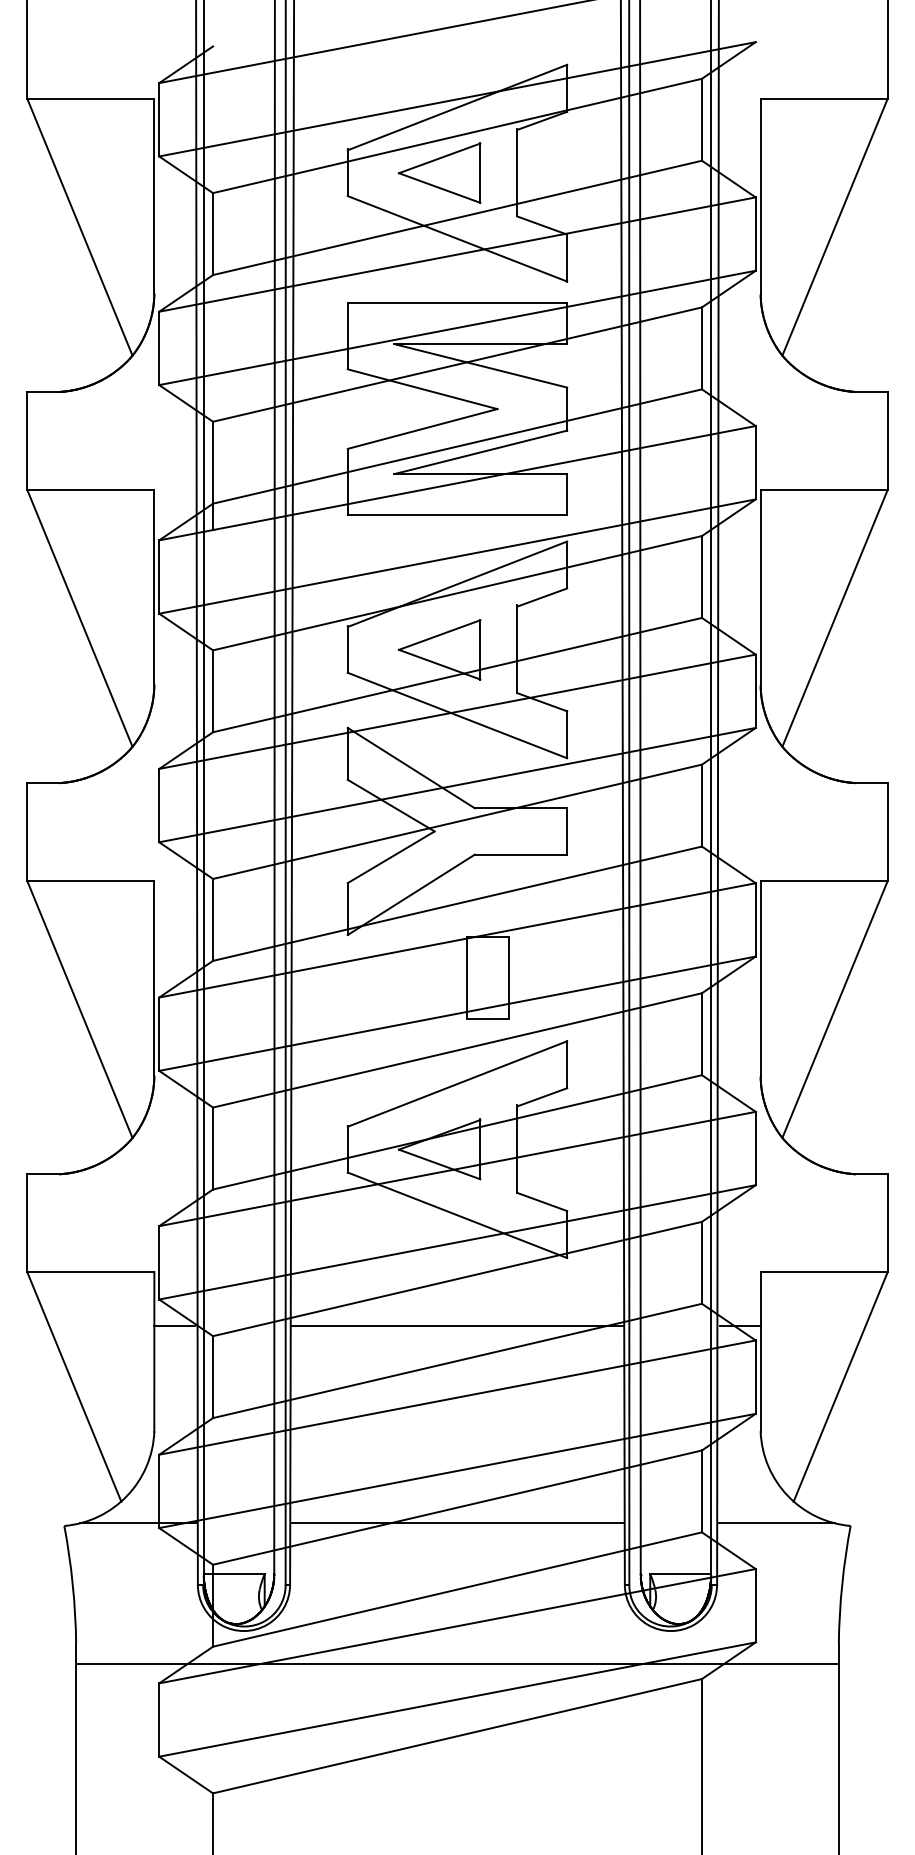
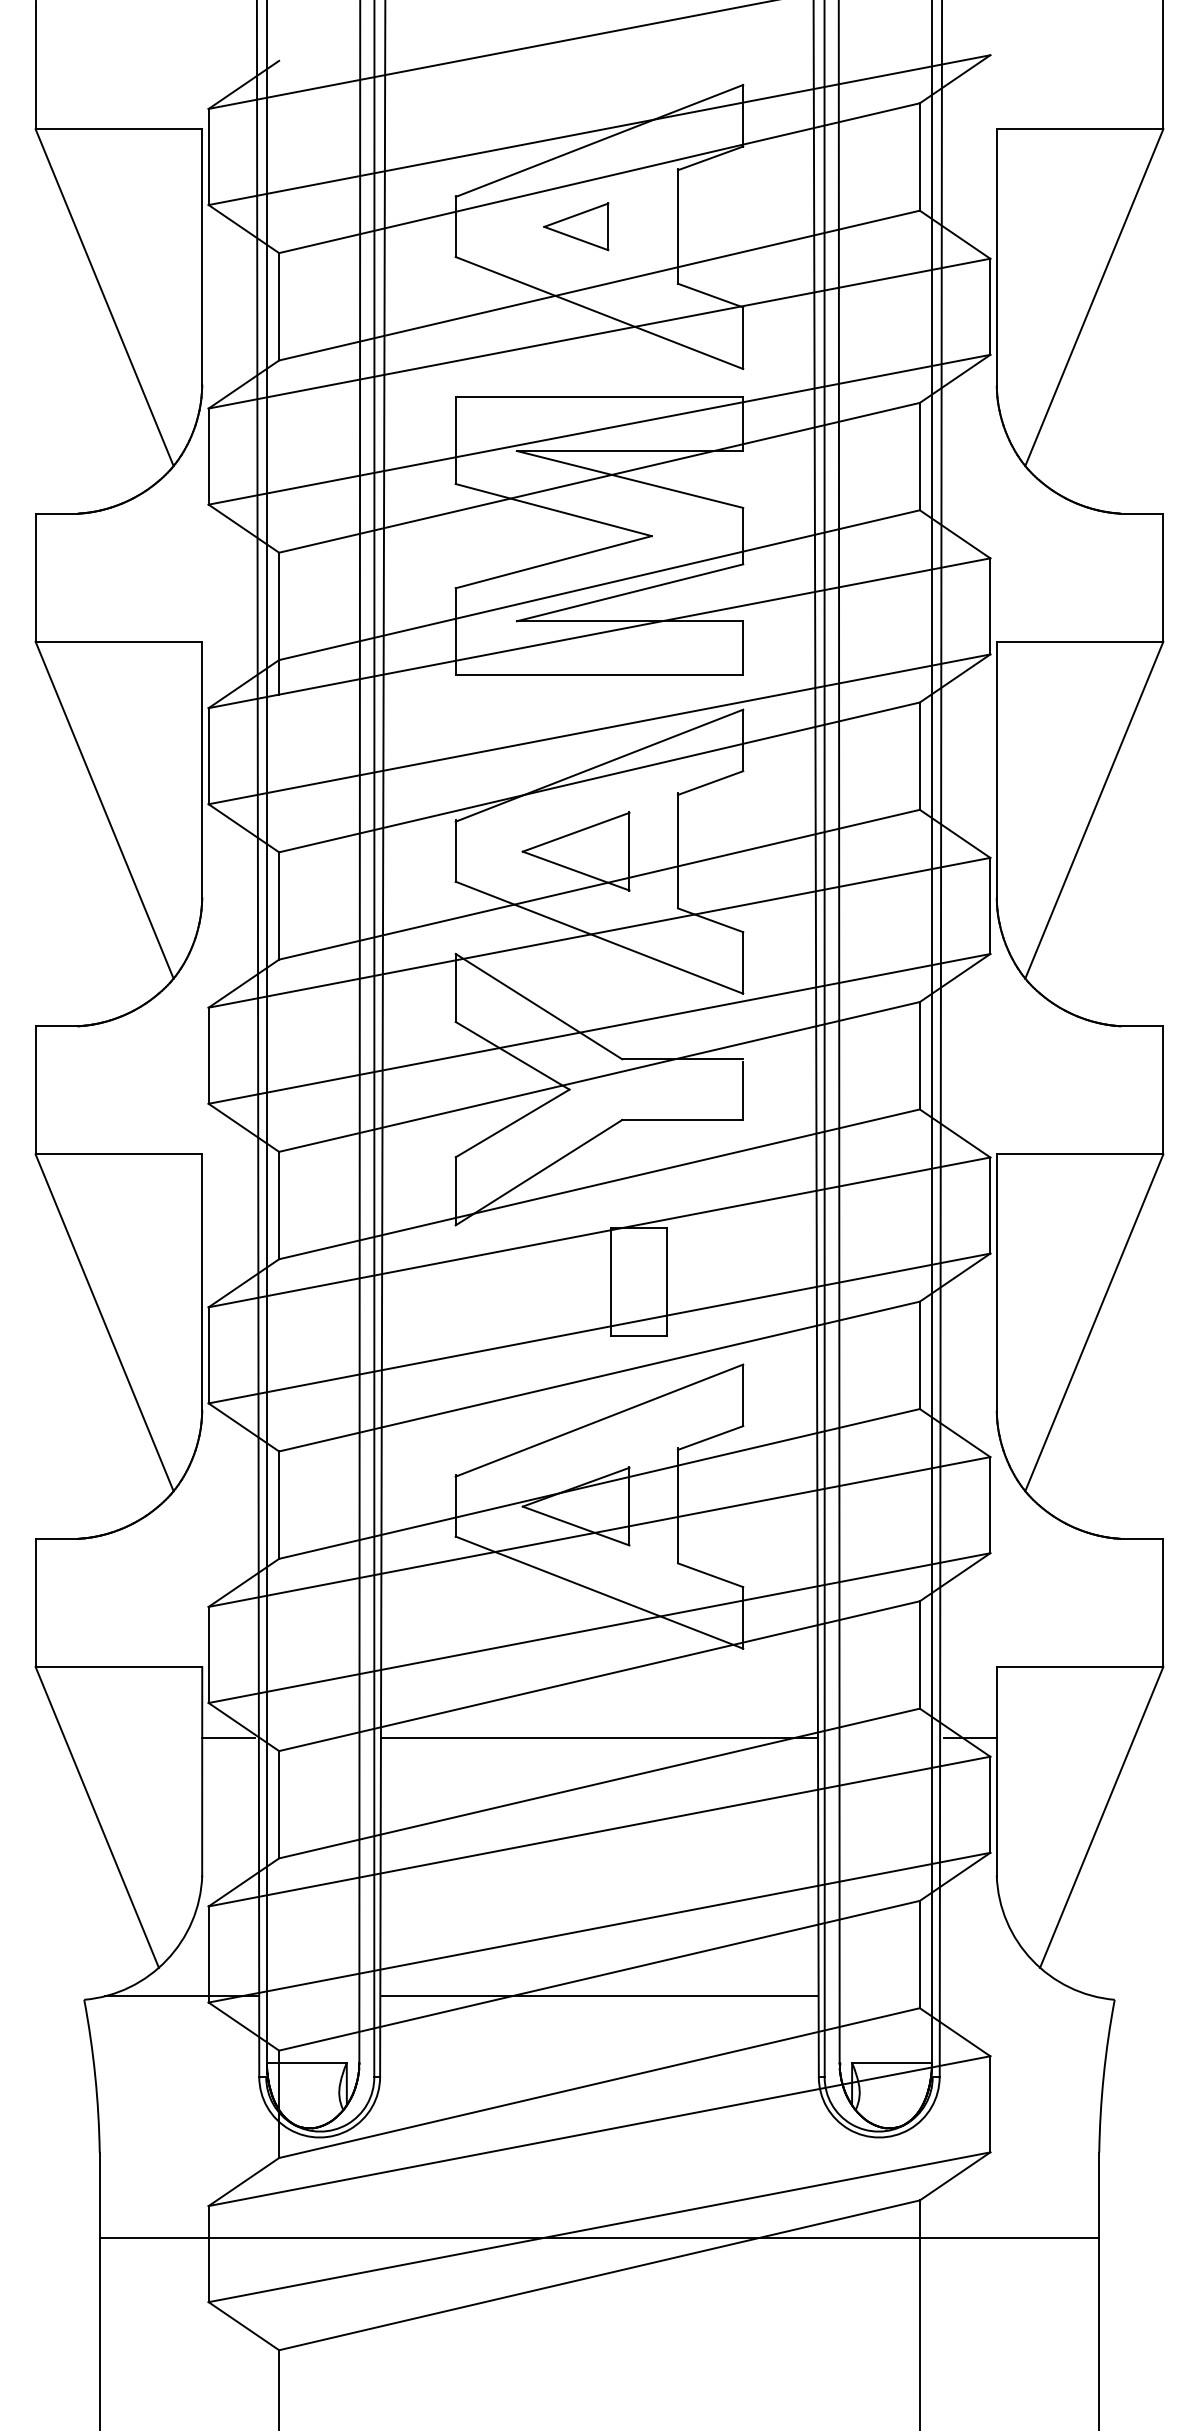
part: (439, 172) -> (575, 226), size x0.6
line: (775, 1523) -> (1016, 1996), removed
line: (457, 1664) -> (599, 2239), moved

